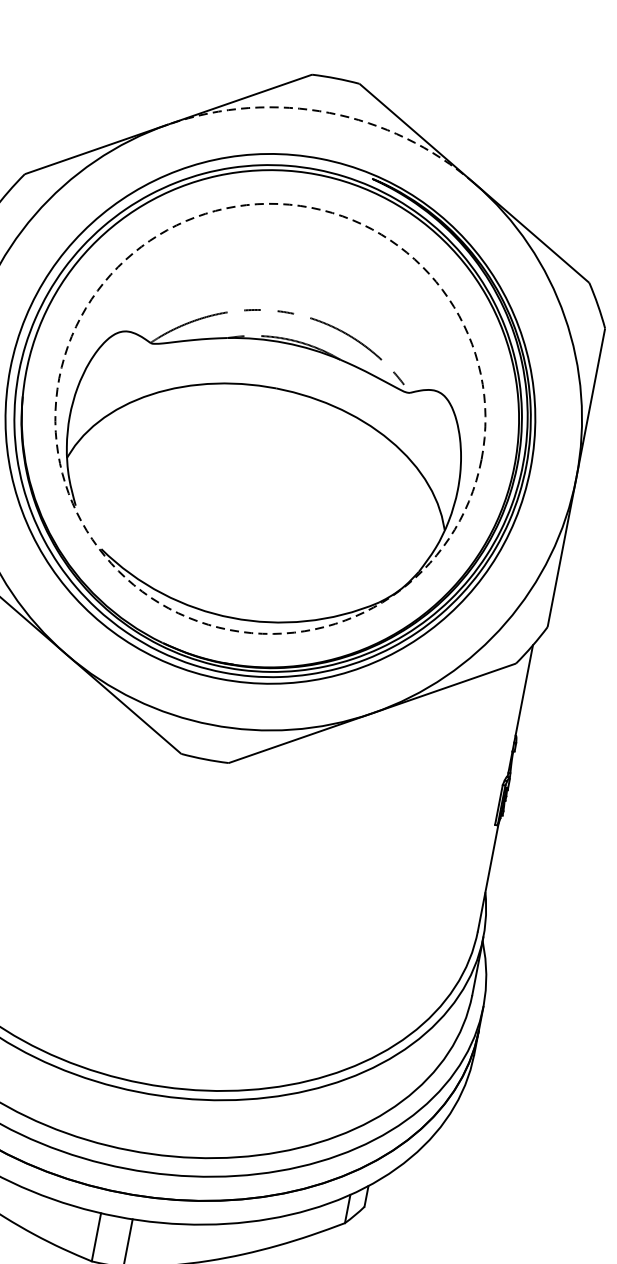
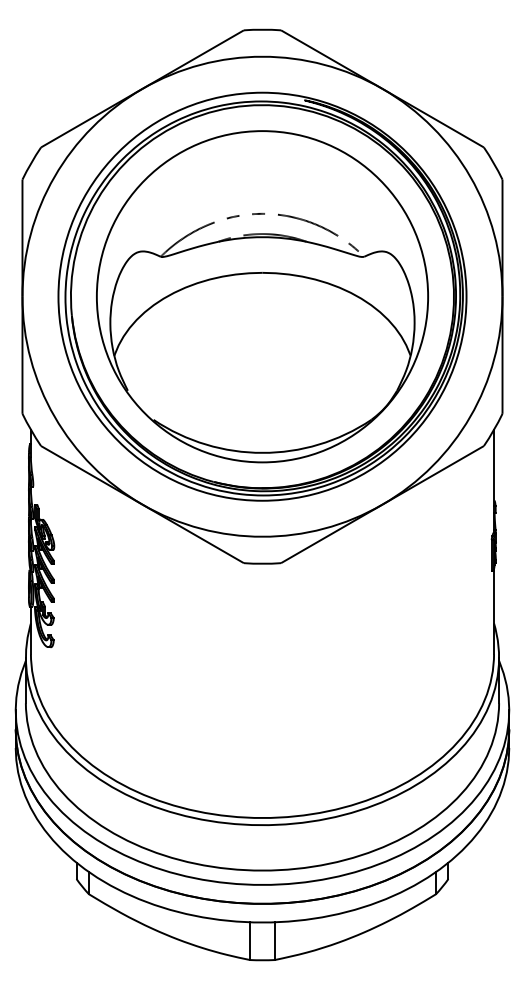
arc: (329, 112) -> (262, 56), dashed -> solid
circle: (270, 418) -> (262, 296), dashed -> solid

